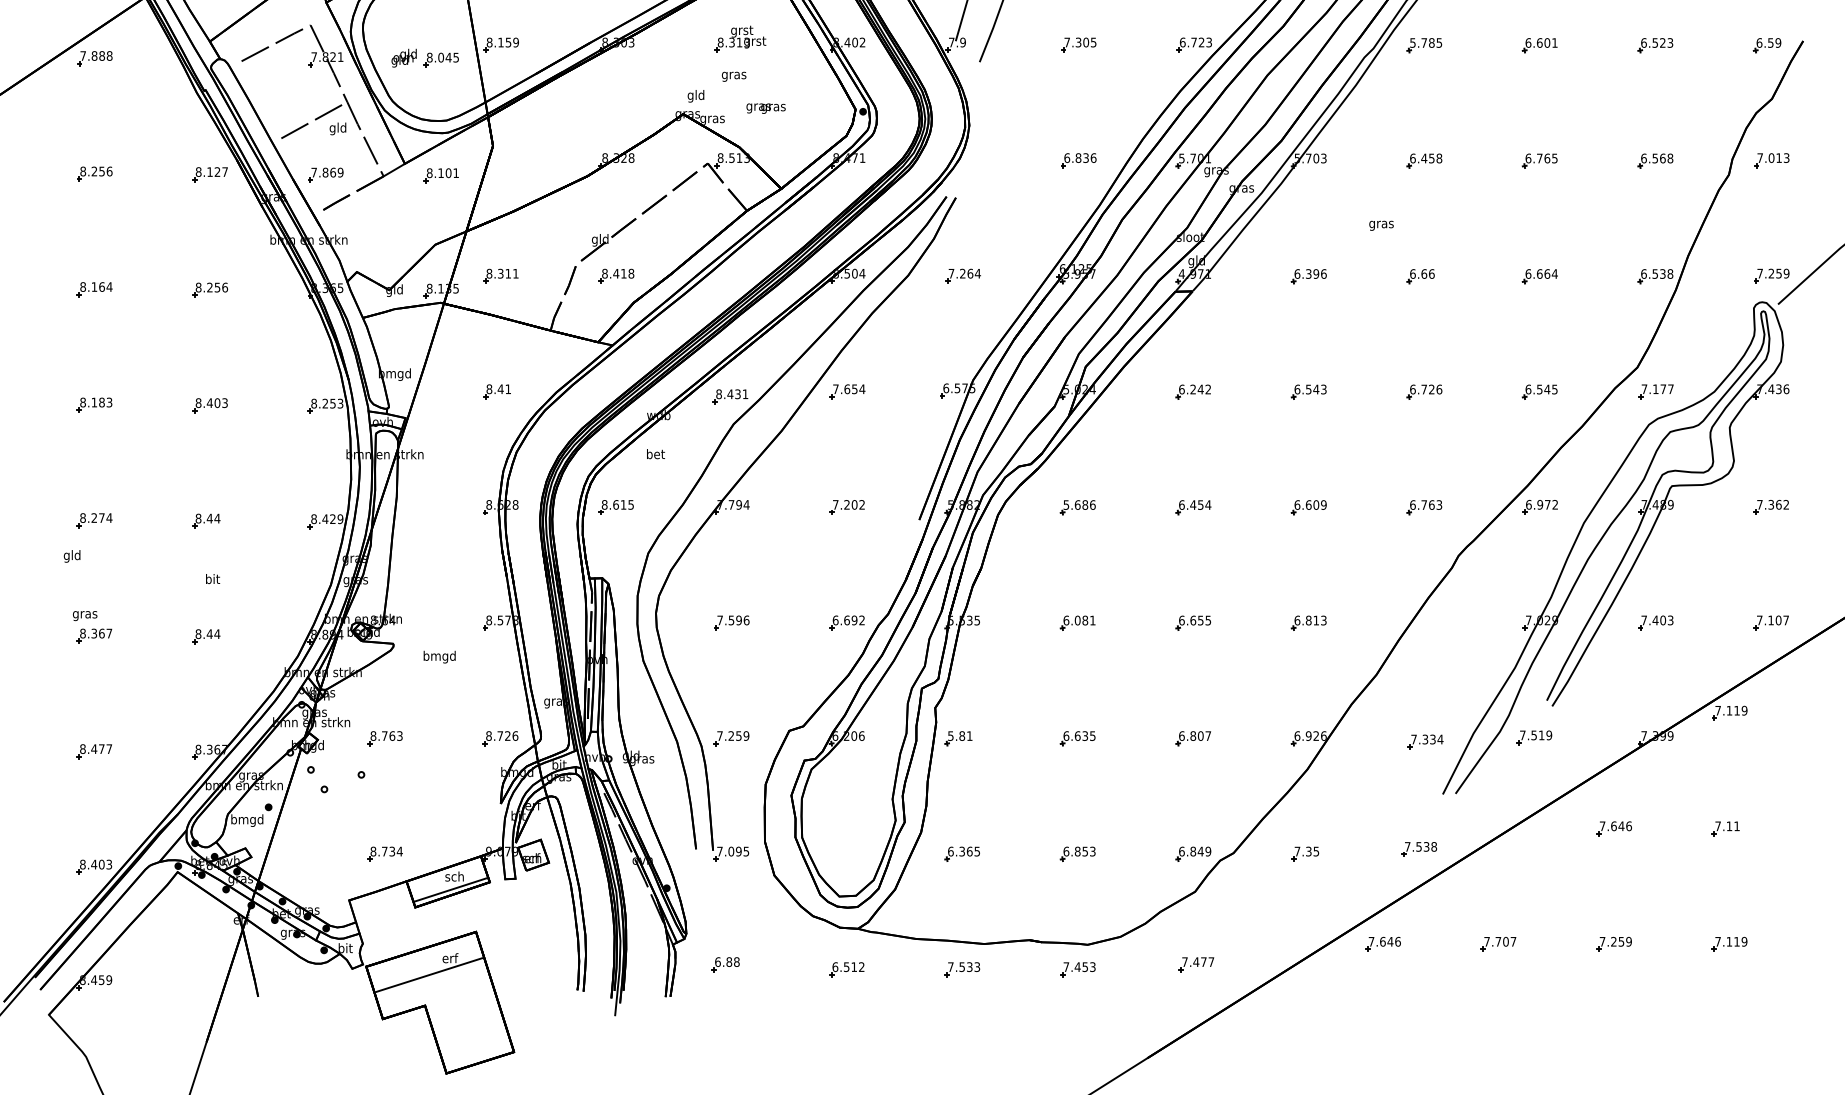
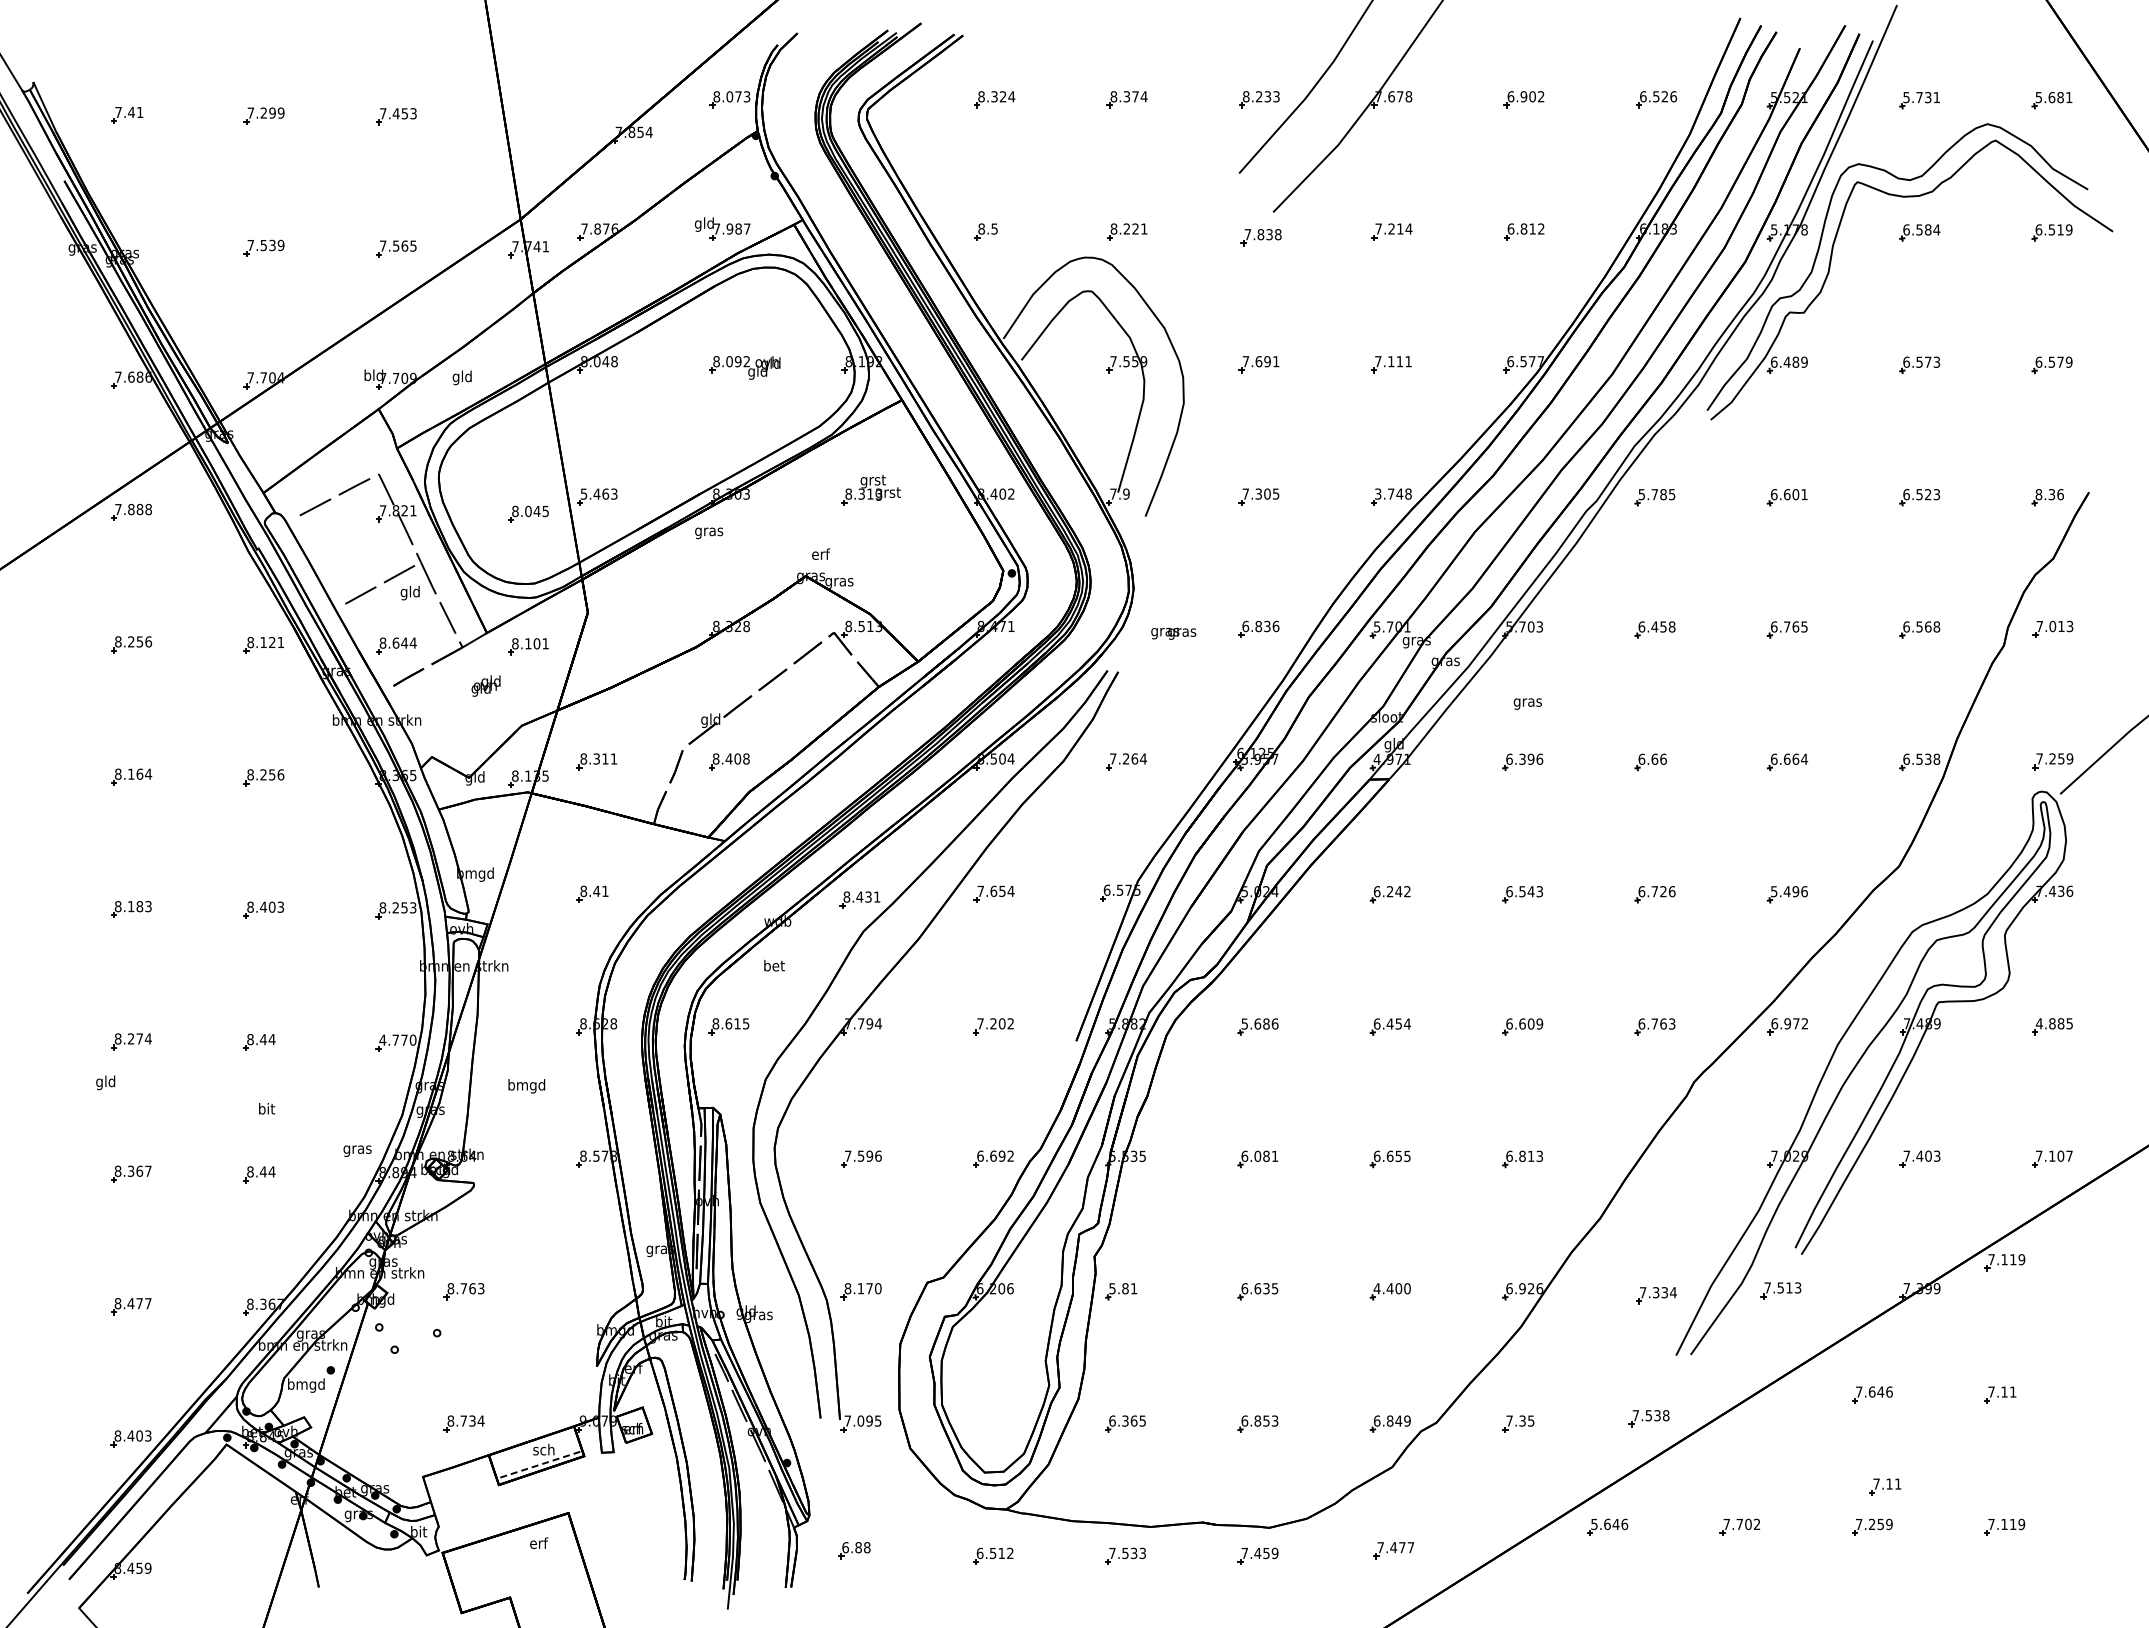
text: (502, 42) -> (598, 493), 8.159 -> 5.463
text: (1195, 42) -> (1392, 493), 6.723 -> 3.748
text: (1768, 42) -> (2049, 494), 6.59 -> 8.36
text: (403, 57) -> (485, 685), moved
text: (734, 76) -> (709, 533), moved
text: (696, 96) -> (820, 555), gld -> erf
text: (765, 108) -> (1173, 633), moved
text: (224, 172) -> (280, 642), 8.127 -> 8.121
text: (326, 172) -> (397, 642), 7.869 -> 8.644
text: (1381, 225) -> (1527, 703), moved
text: (623, 273) -> (737, 758), 8.418 -> 8.408
text: (1541, 389) -> (1789, 891), 6.545 -> 5.496
part: (1656, 391) -> (1920, 893), removed
text: (1772, 504) -> (2053, 1023), 7.362 -> 4.885
text: (326, 518) -> (397, 1039), 8.429 -> 4.770
text: (85, 615) -> (357, 1150), moved
text: (439, 657) -> (526, 1086), moved
text: (732, 735) -> (862, 1288), 7.259 -> 8.170
text: (1194, 735) -> (1391, 1288), 6.807 -> 4.400
text: (1548, 735) -> (1797, 1287), 7.519 -> 7.513
part: (500, 738) -> (596, 1291), removed
line: (449, 890) -> (538, 1465), solid -> dashed
part: (1625, 908) -> (1885, 1486), added
text: (1371, 941) -> (1594, 1524), 7.646 -> 5.646
text: (1512, 941) -> (1756, 1523), 7.707 -> 7.702
text: (1092, 966) -> (1274, 1552), 7.453 -> 7.459
line: (428, 975) -> (514, 1562), removed

